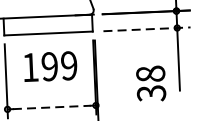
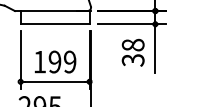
line: (146, 29) -> (131, 24), dashed -> solid
text: (50, 65) -> (55, 61), moved
text: (150, 83) -> (132, 52), moved
line: (52, 107) -> (55, 81), dashed -> solid

